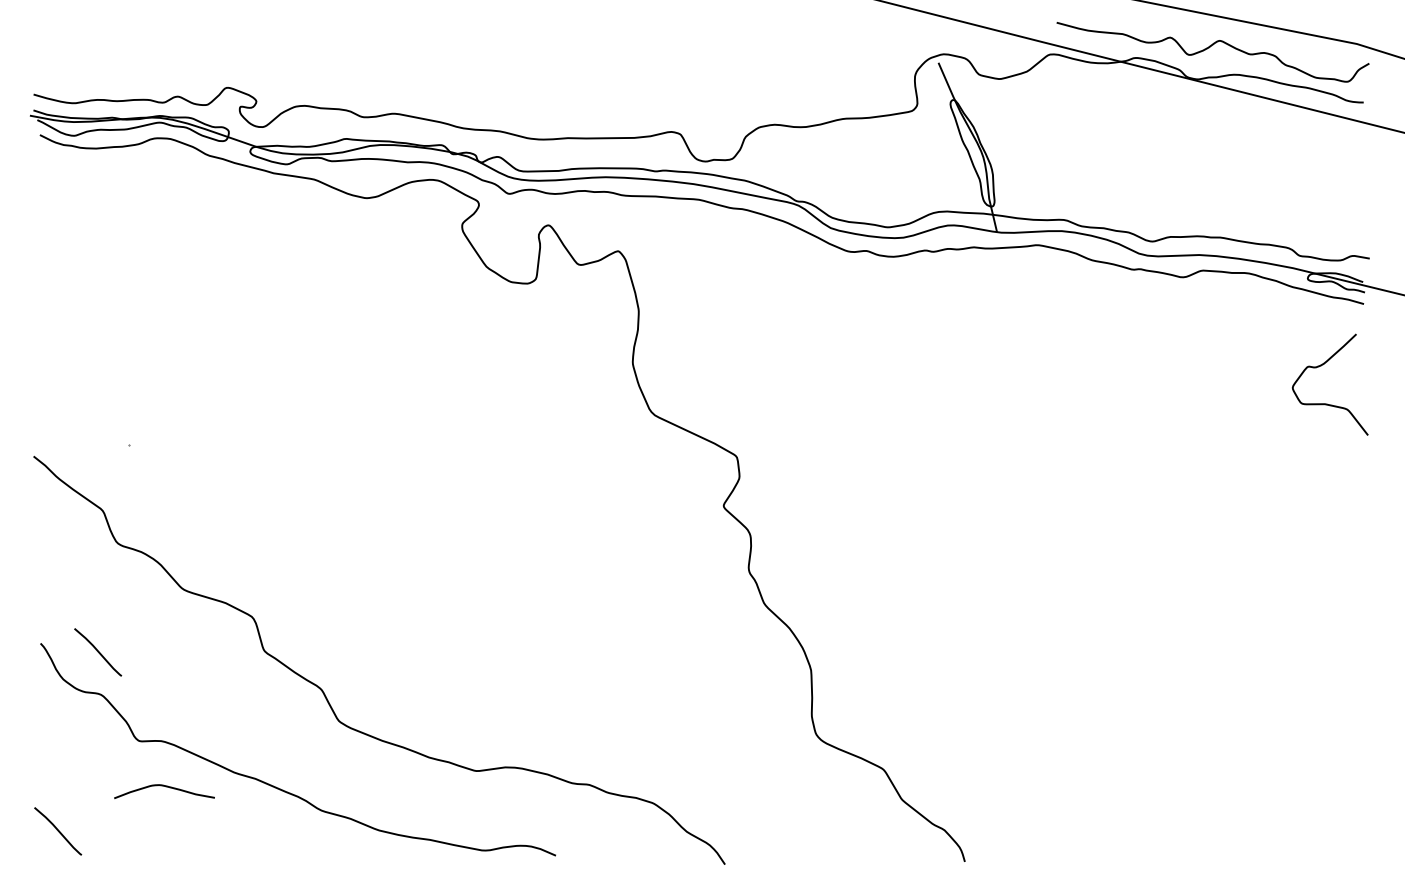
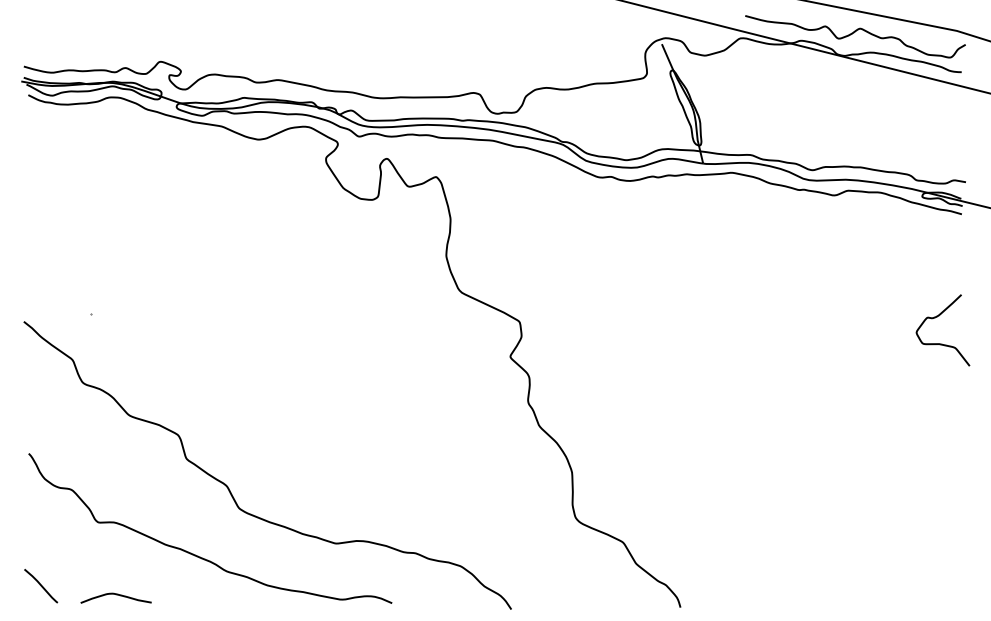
curve: (1327, 403) -> (941, 343), moved
curve: (98, 652) -> (69, 459), removed
curve: (165, 787) -> (116, 595), moved

